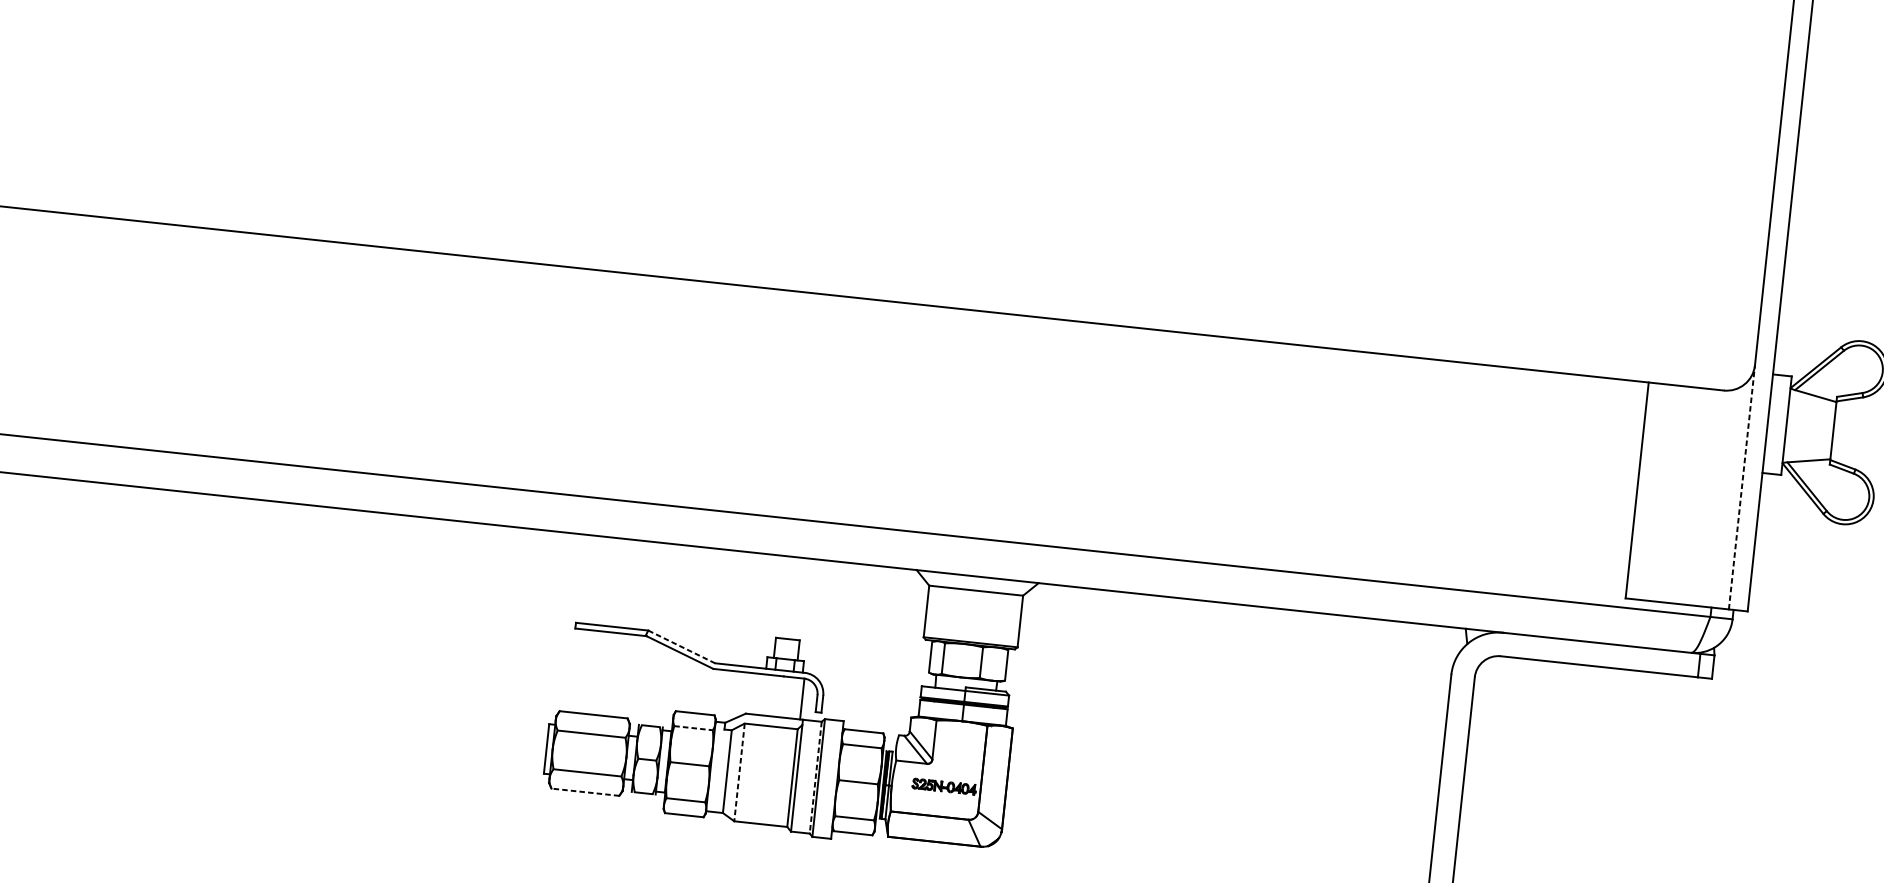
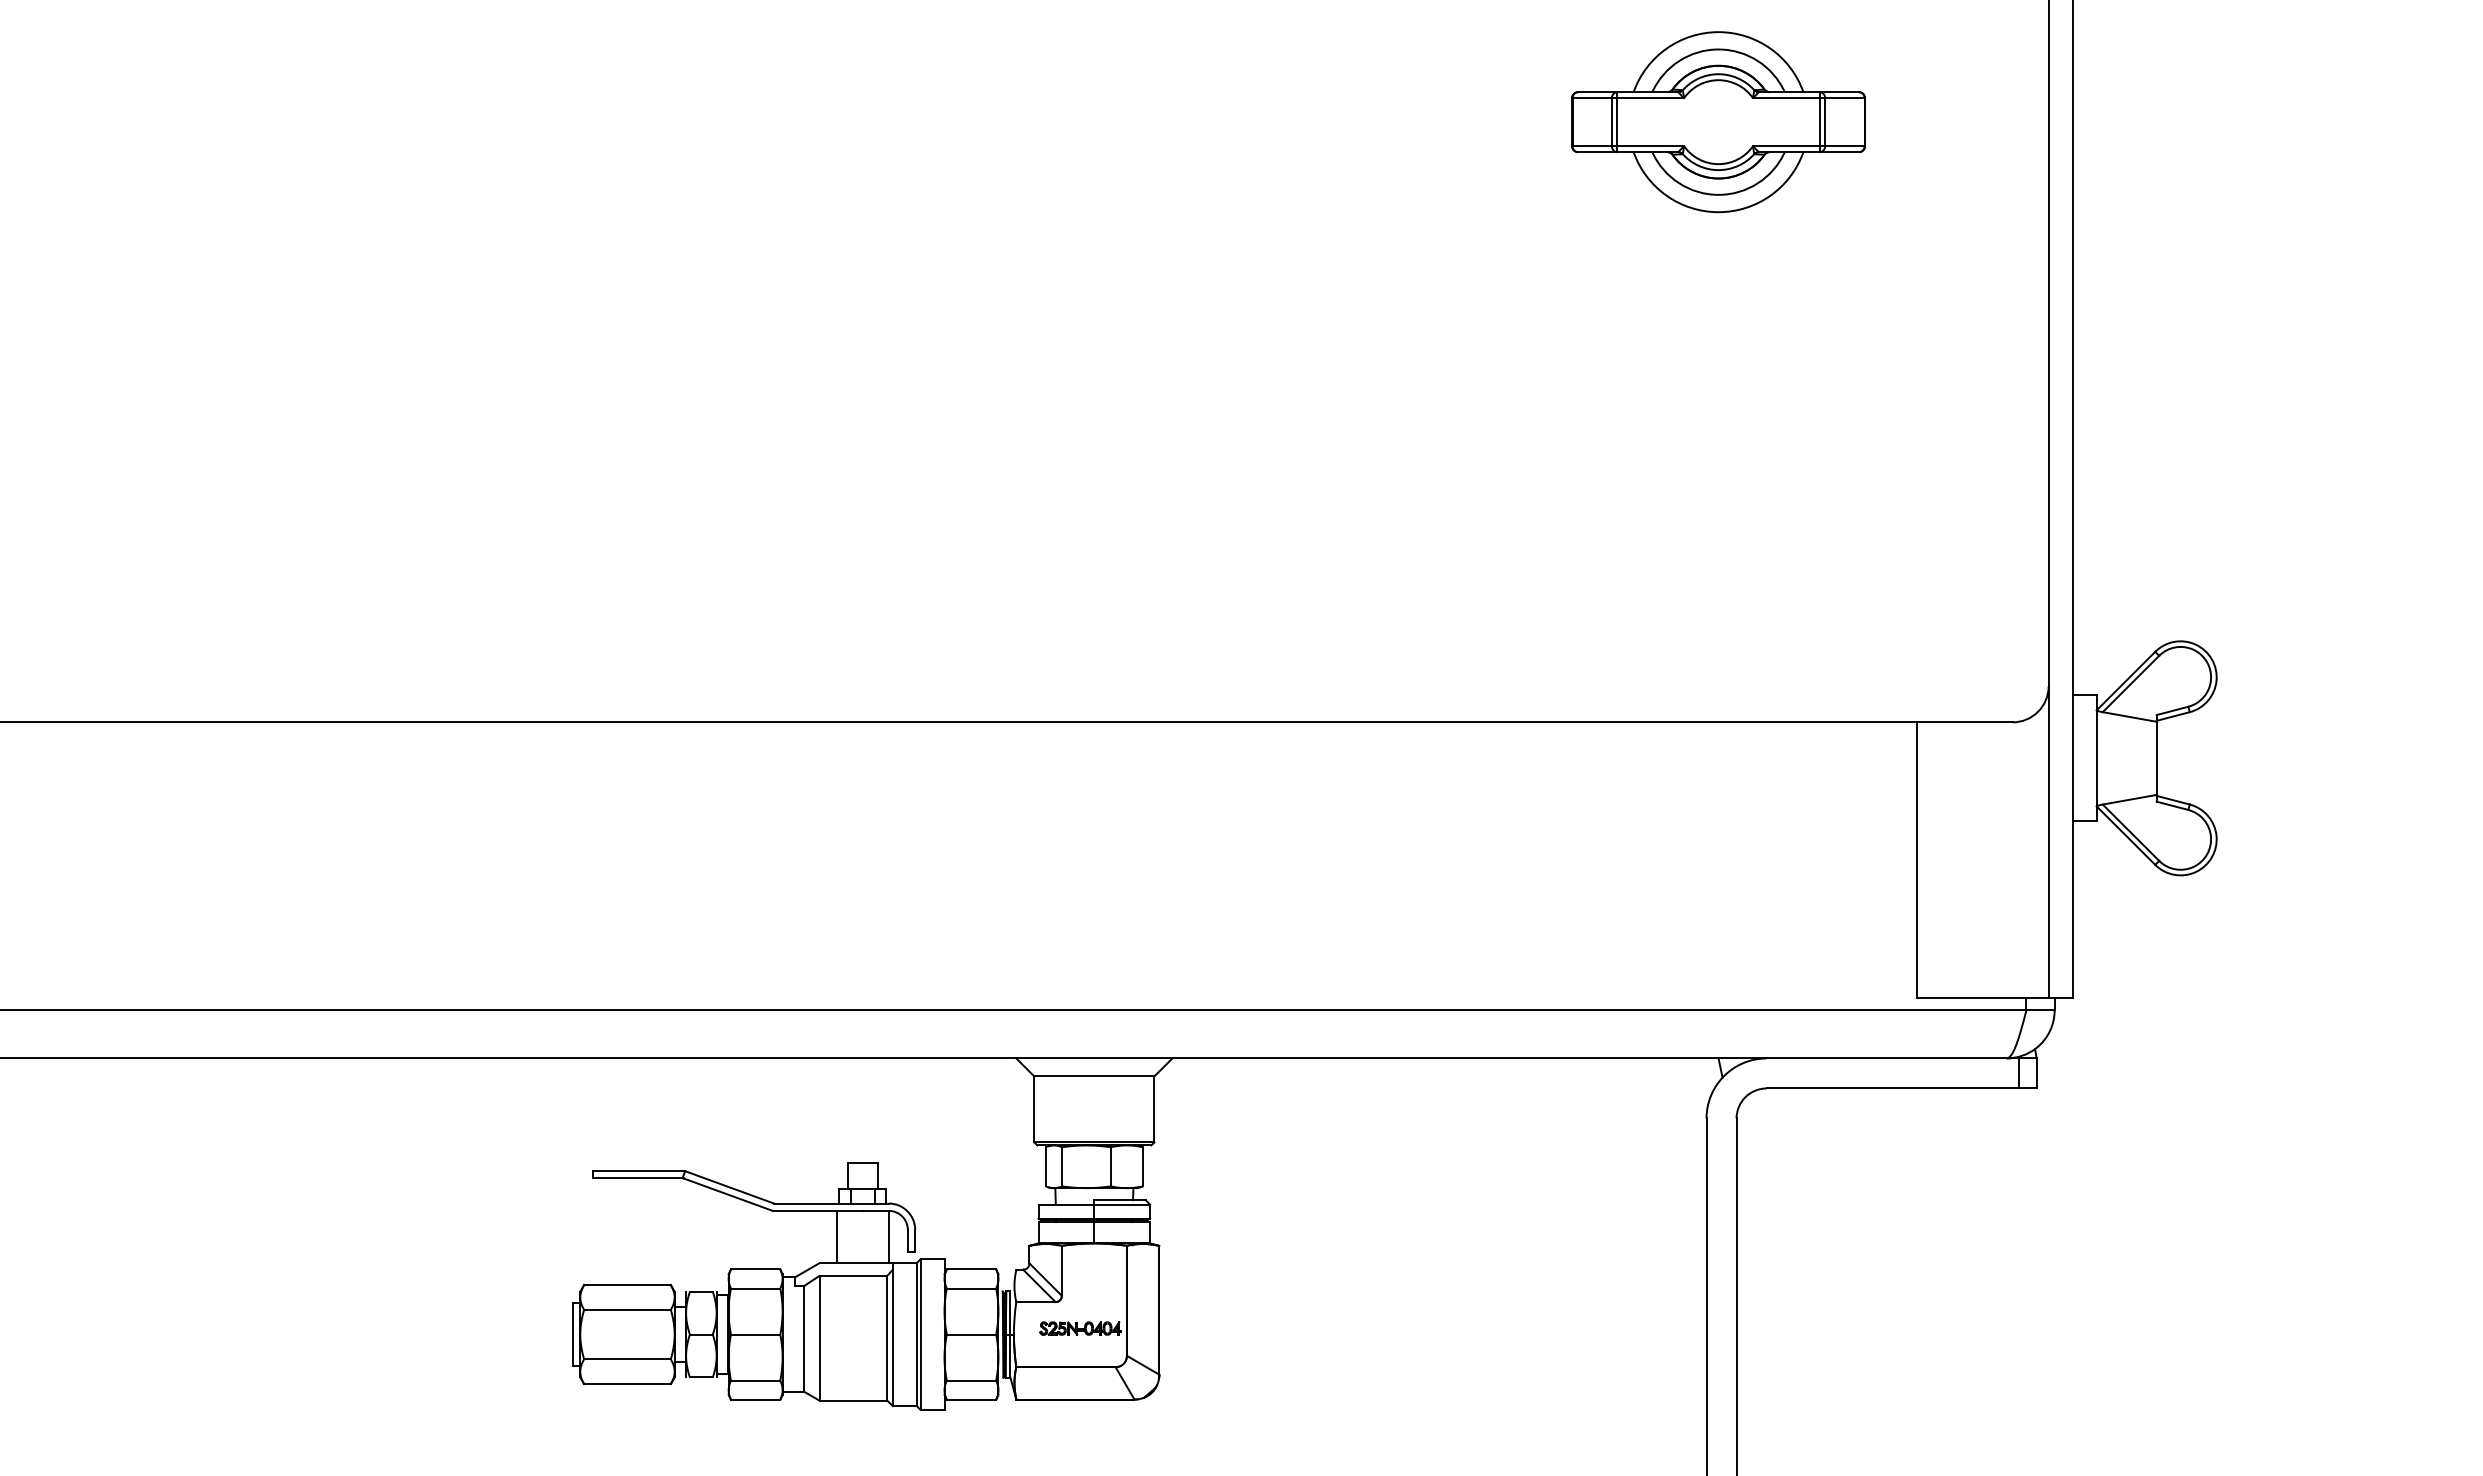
line: (1741, 486) -> (2048, 841), dashed -> solid
line: (682, 647) -> (730, 1187), dashed -> solid
line: (761, 694) -> (836, 1236), added
line: (693, 728) -> (755, 1288), dashed -> solid
line: (739, 772) -> (819, 1338), dashed -> solid
line: (815, 777) -> (916, 1334), dashed -> solid
line: (584, 792) -> (626, 1384), dashed -> solid

